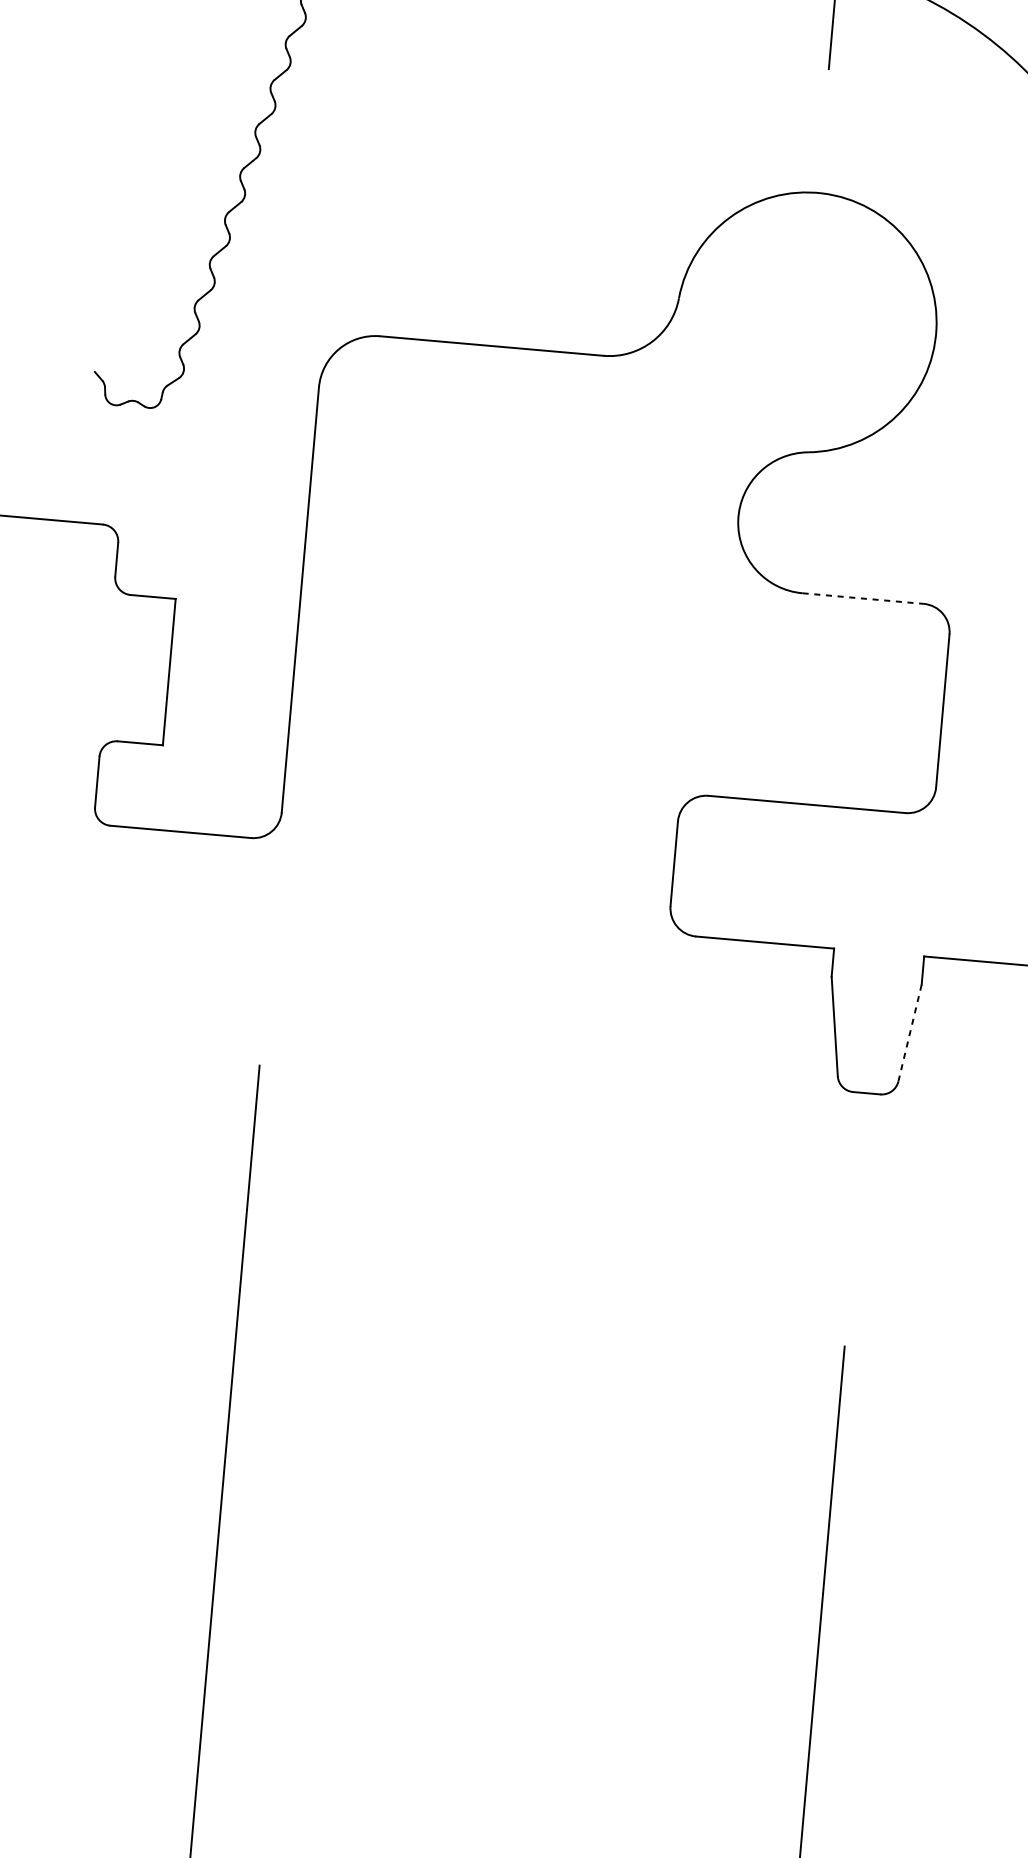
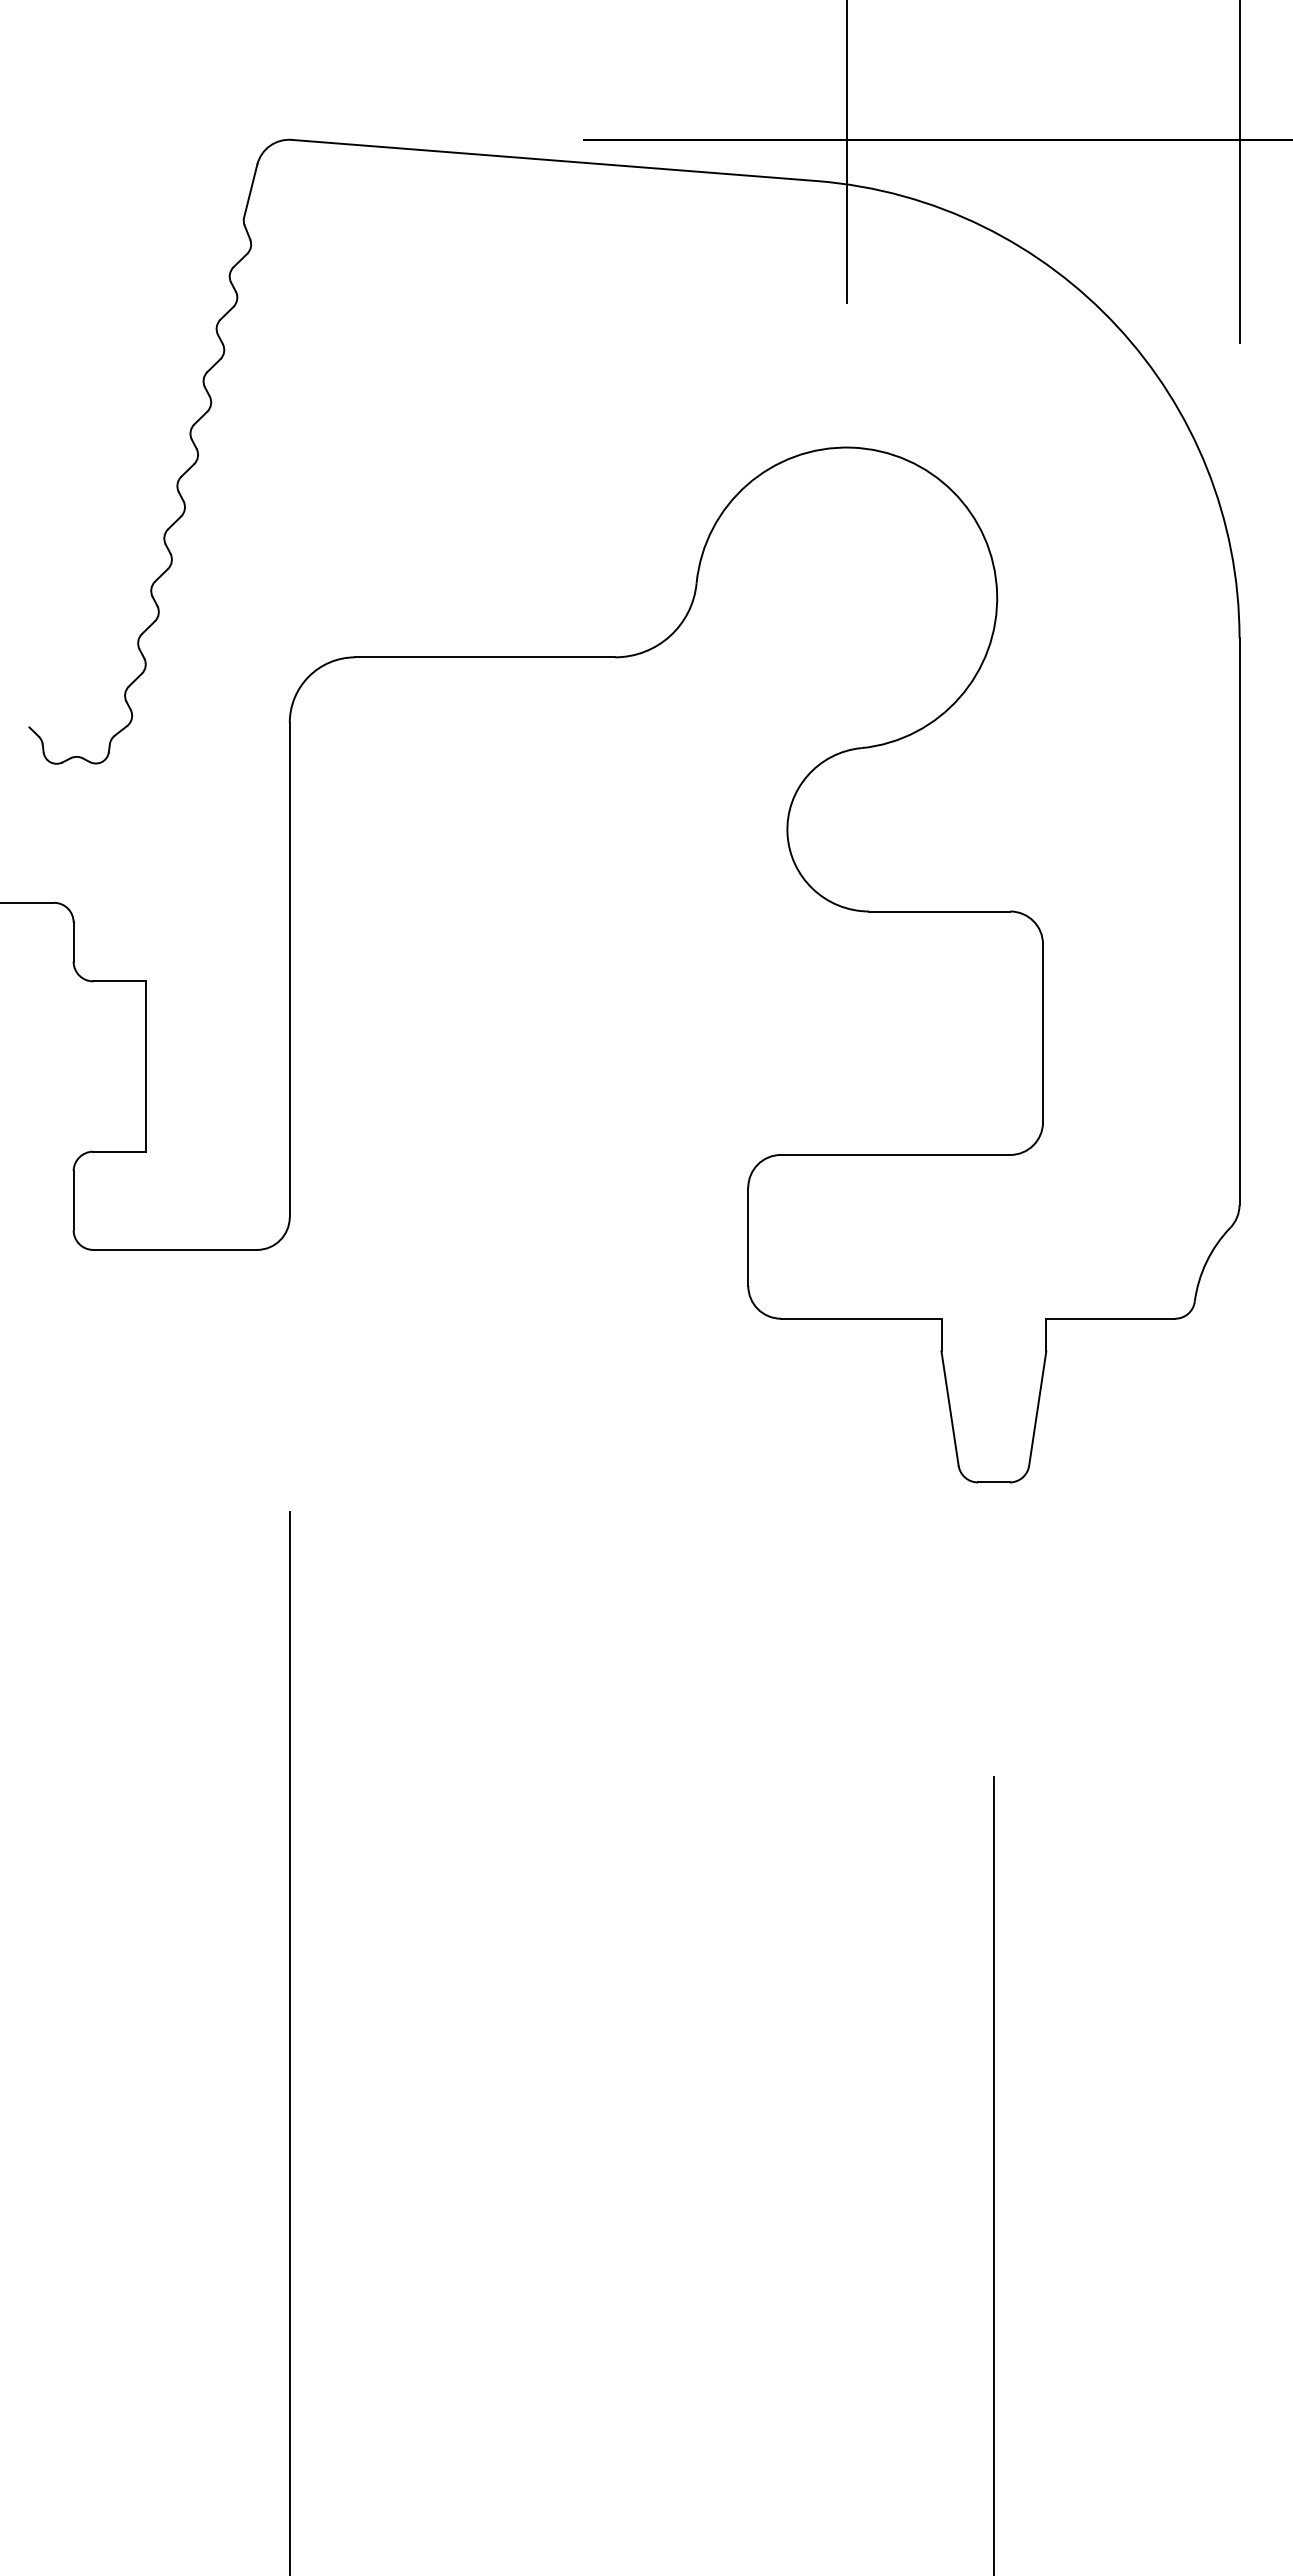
line: (863, 598) -> (940, 911), dashed -> solid
line: (909, 1032) -> (1037, 1408), dashed -> solid

